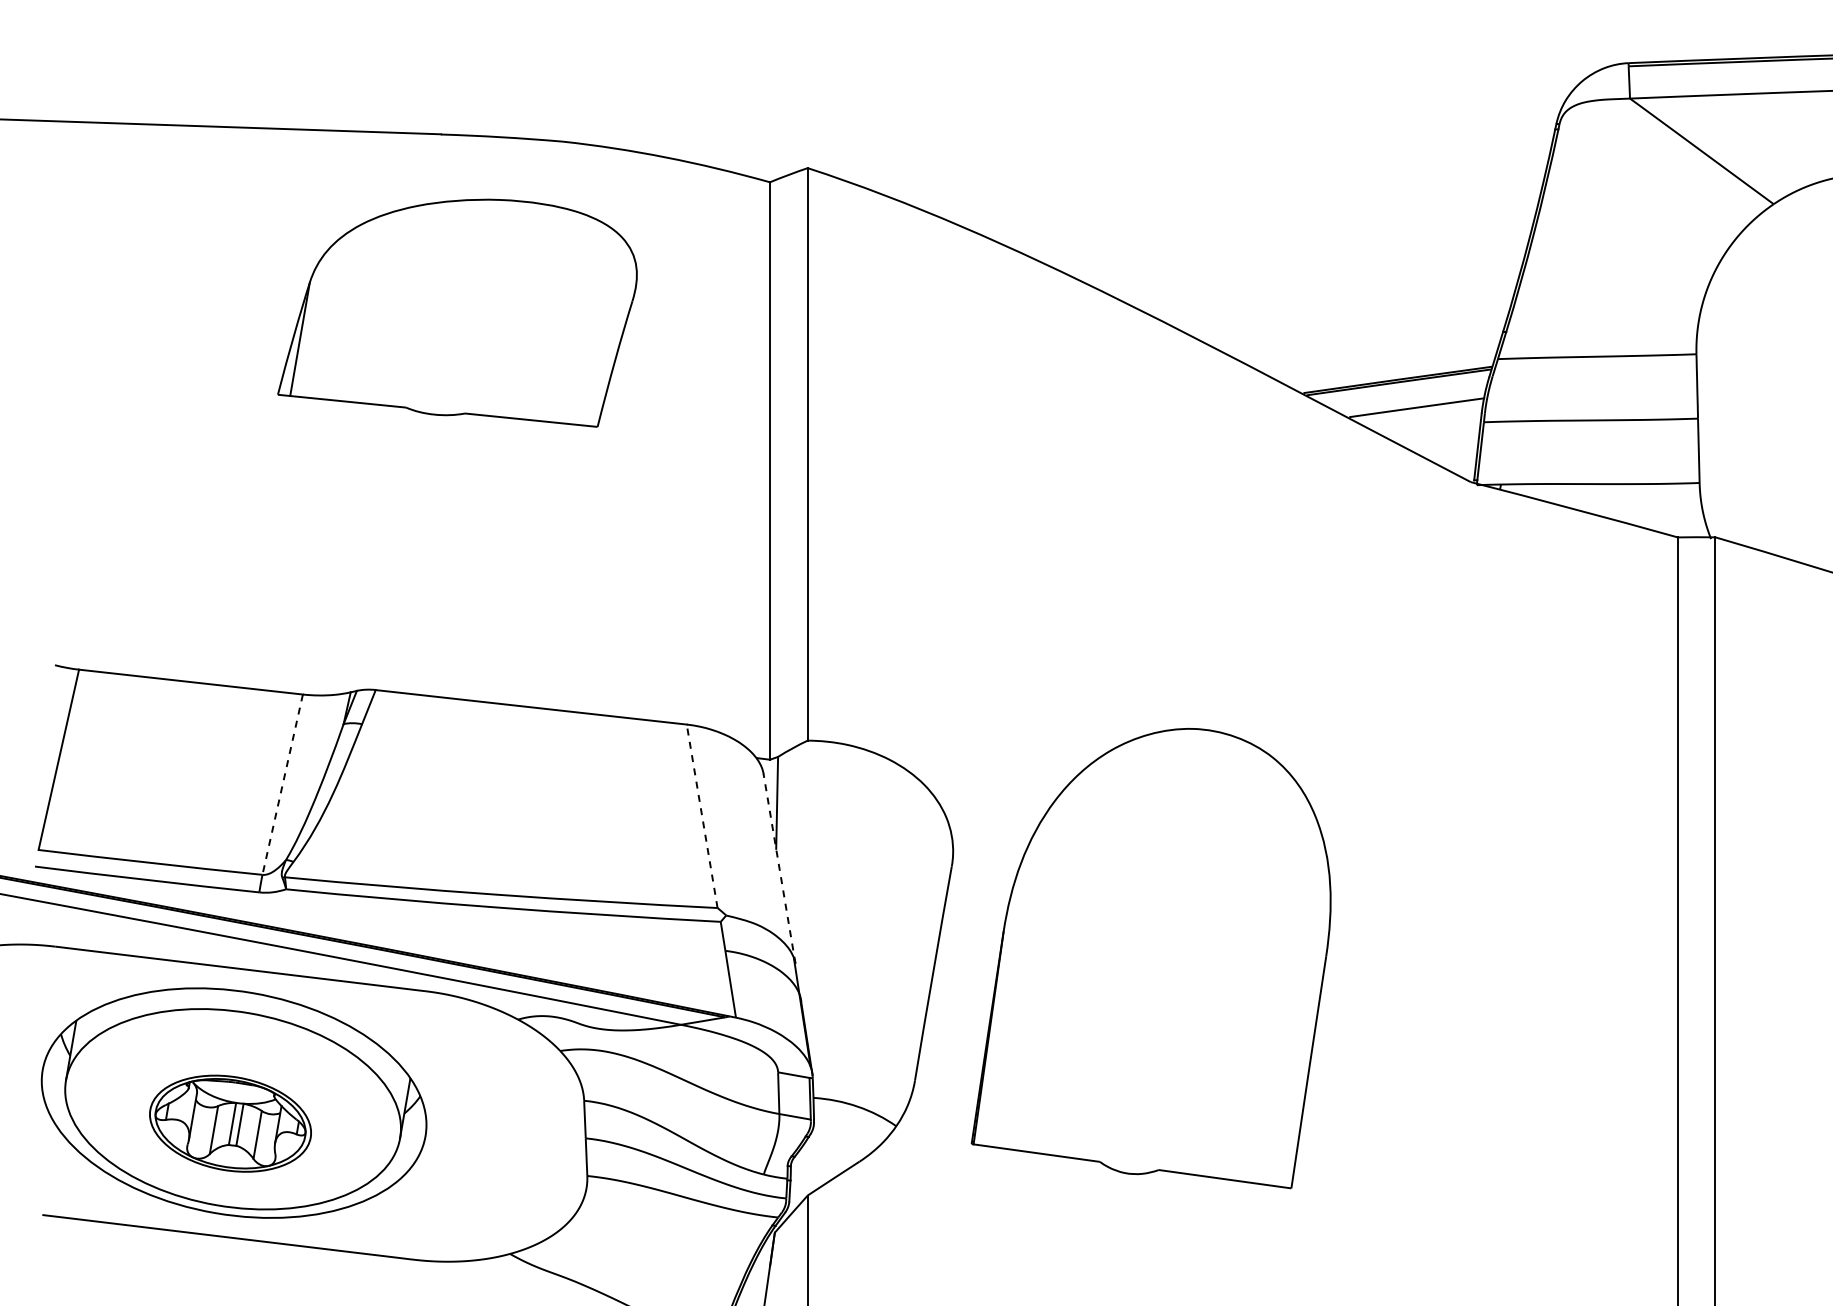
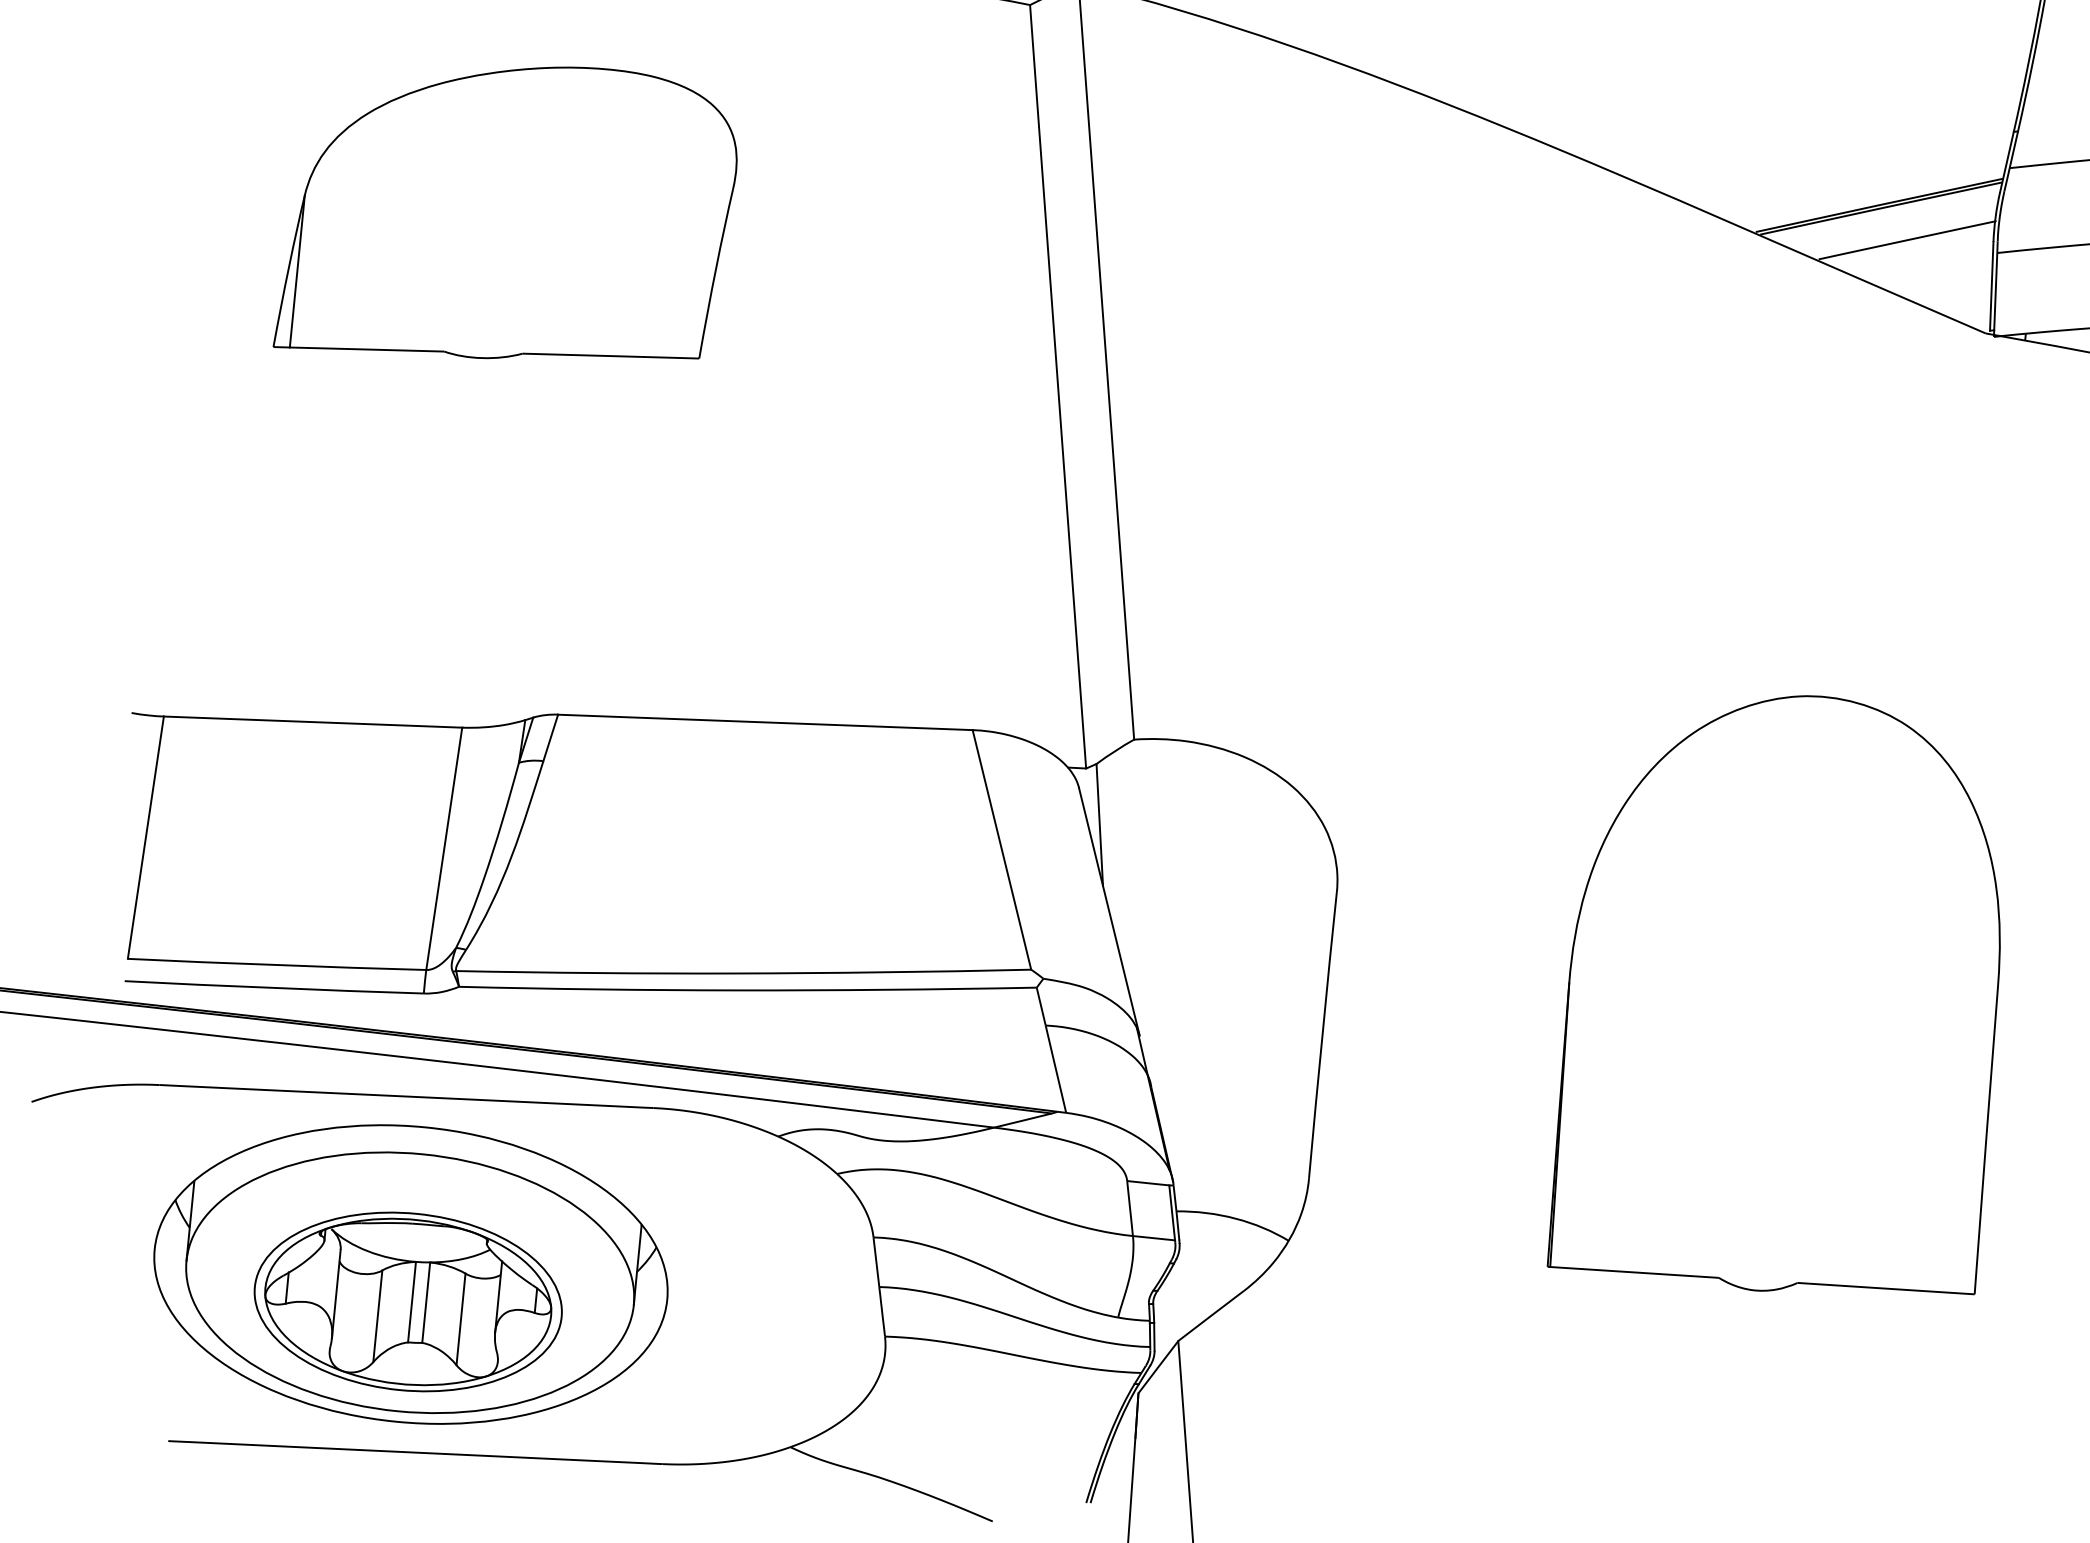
part: (457, 312) -> (502, 220), moved
line: (282, 785) -> (444, 849), dashed -> solid
line: (702, 815) -> (1002, 848), dashed -> solid
line: (779, 868) -> (1109, 911), dashed -> solid
part: (1150, 958) -> (1766, 1004), moved
part: (230, 1123) -> (408, 1301), size x1.43

